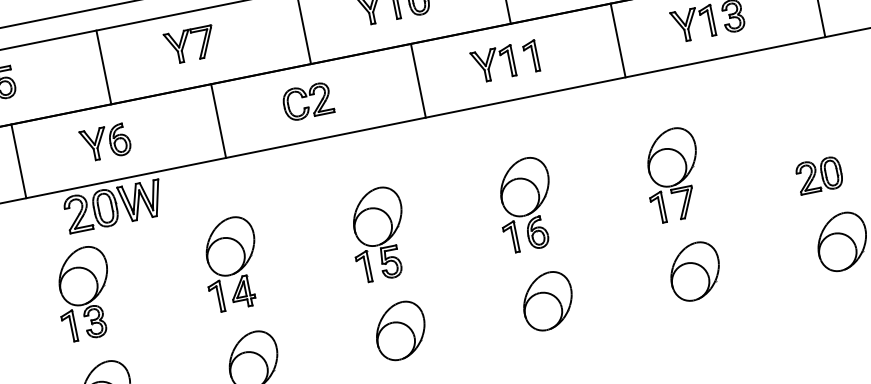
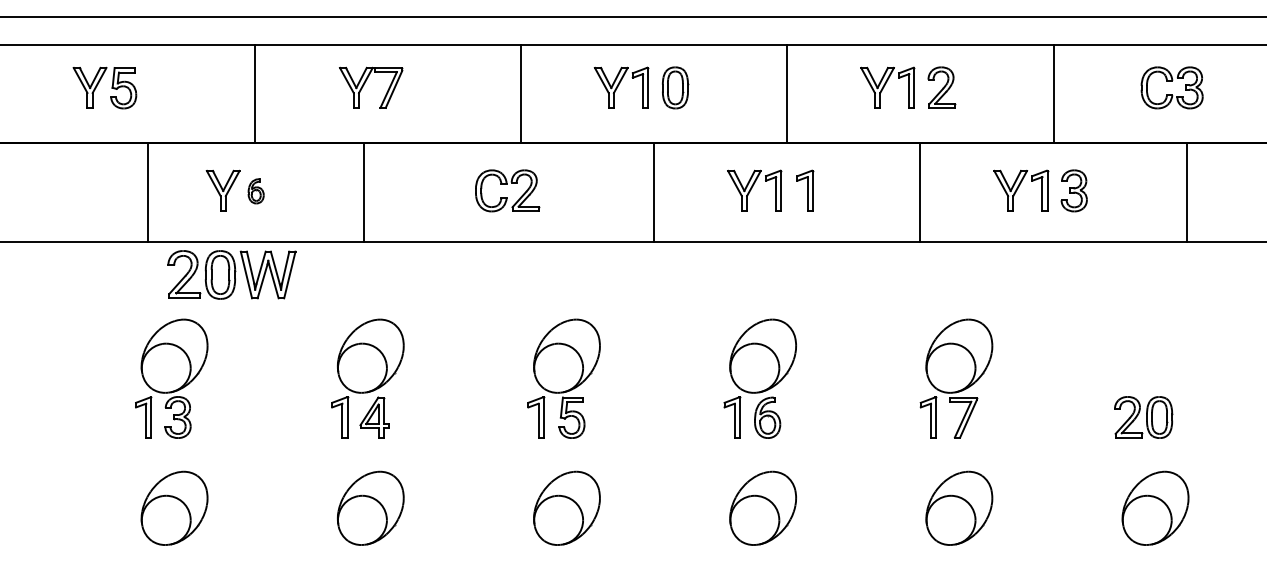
line: (218, 121) -> (363, 192), moved
part: (119, 140) -> (255, 191), size x0.6
line: (18, 161) -> (147, 192), moved

